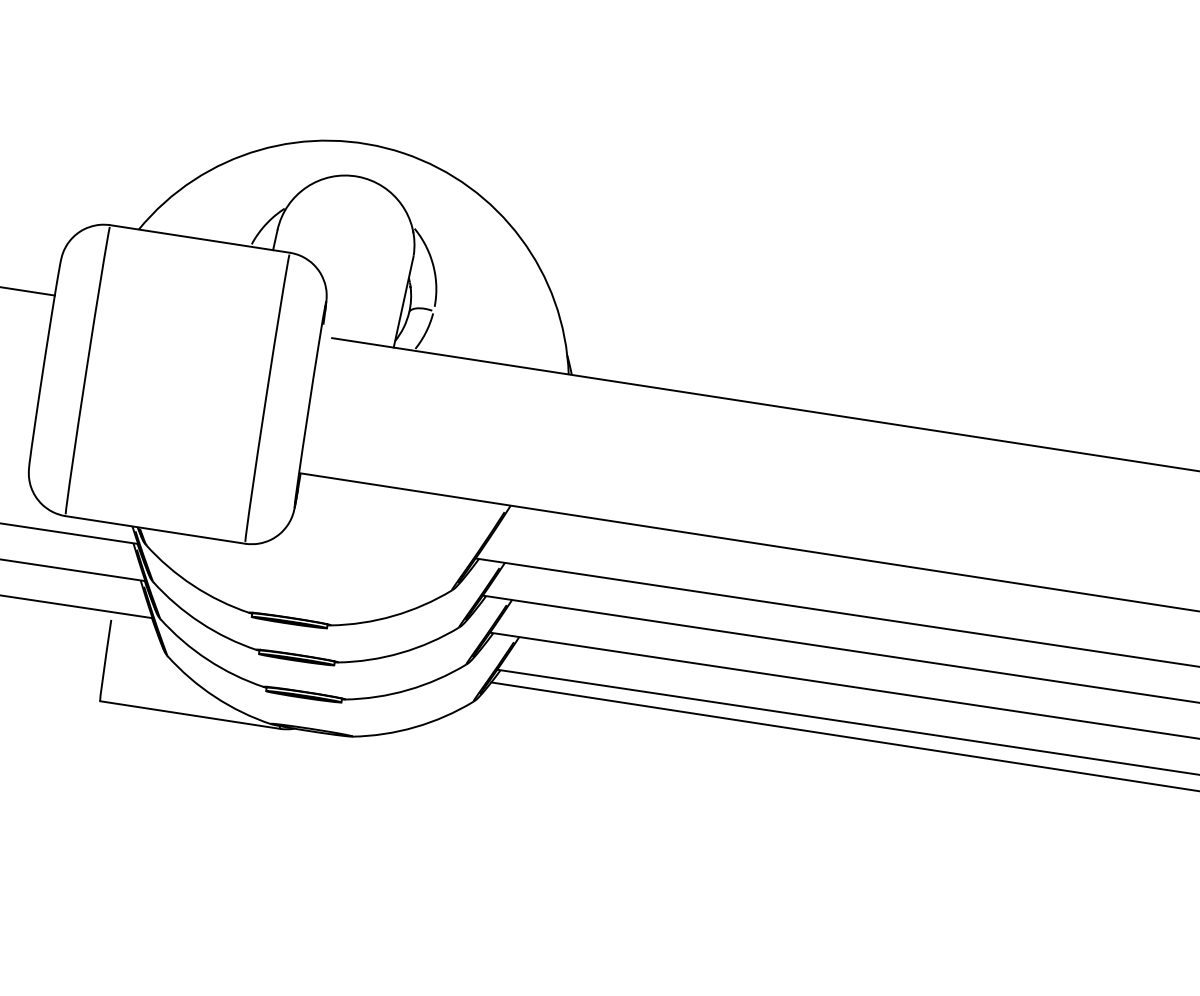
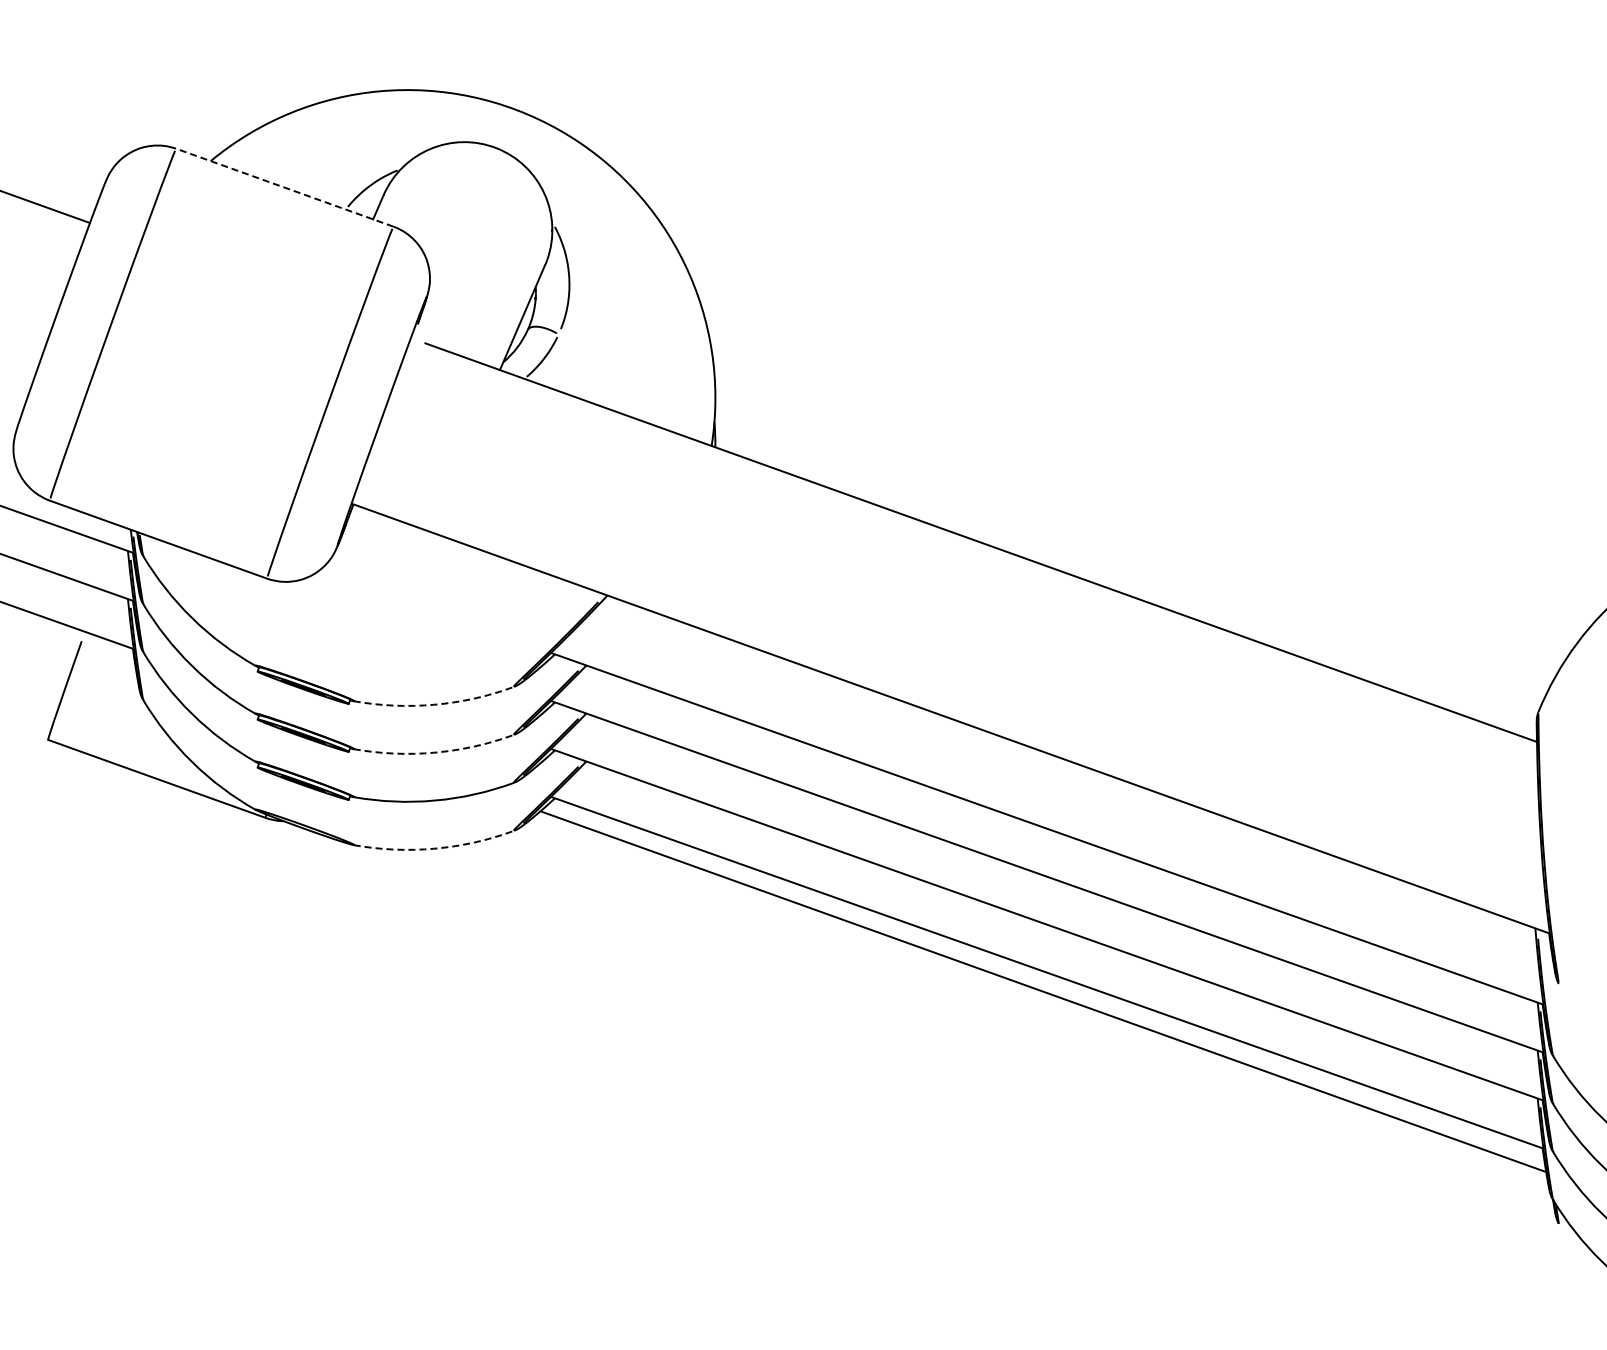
line: (199, 238) -> (284, 187), solid -> dashed
arc: (393, 615) -> (434, 704), solid -> dashed
arc: (400, 652) -> (434, 752), solid -> dashed
arc: (414, 727) -> (434, 848), solid -> dashed

